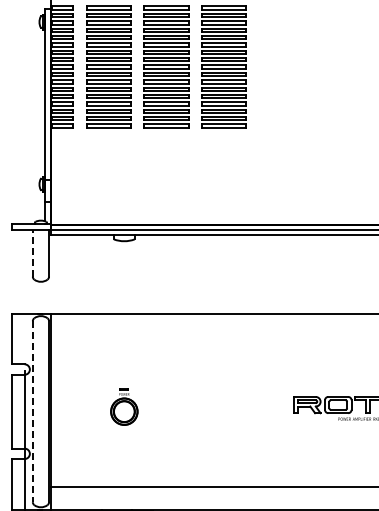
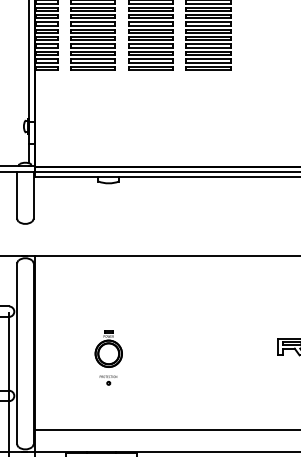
line: (32, 252) -> (16, 194), dashed -> solid
line: (32, 412) -> (16, 354), dashed -> solid
part: (123, 438) -> (107, 380), added

